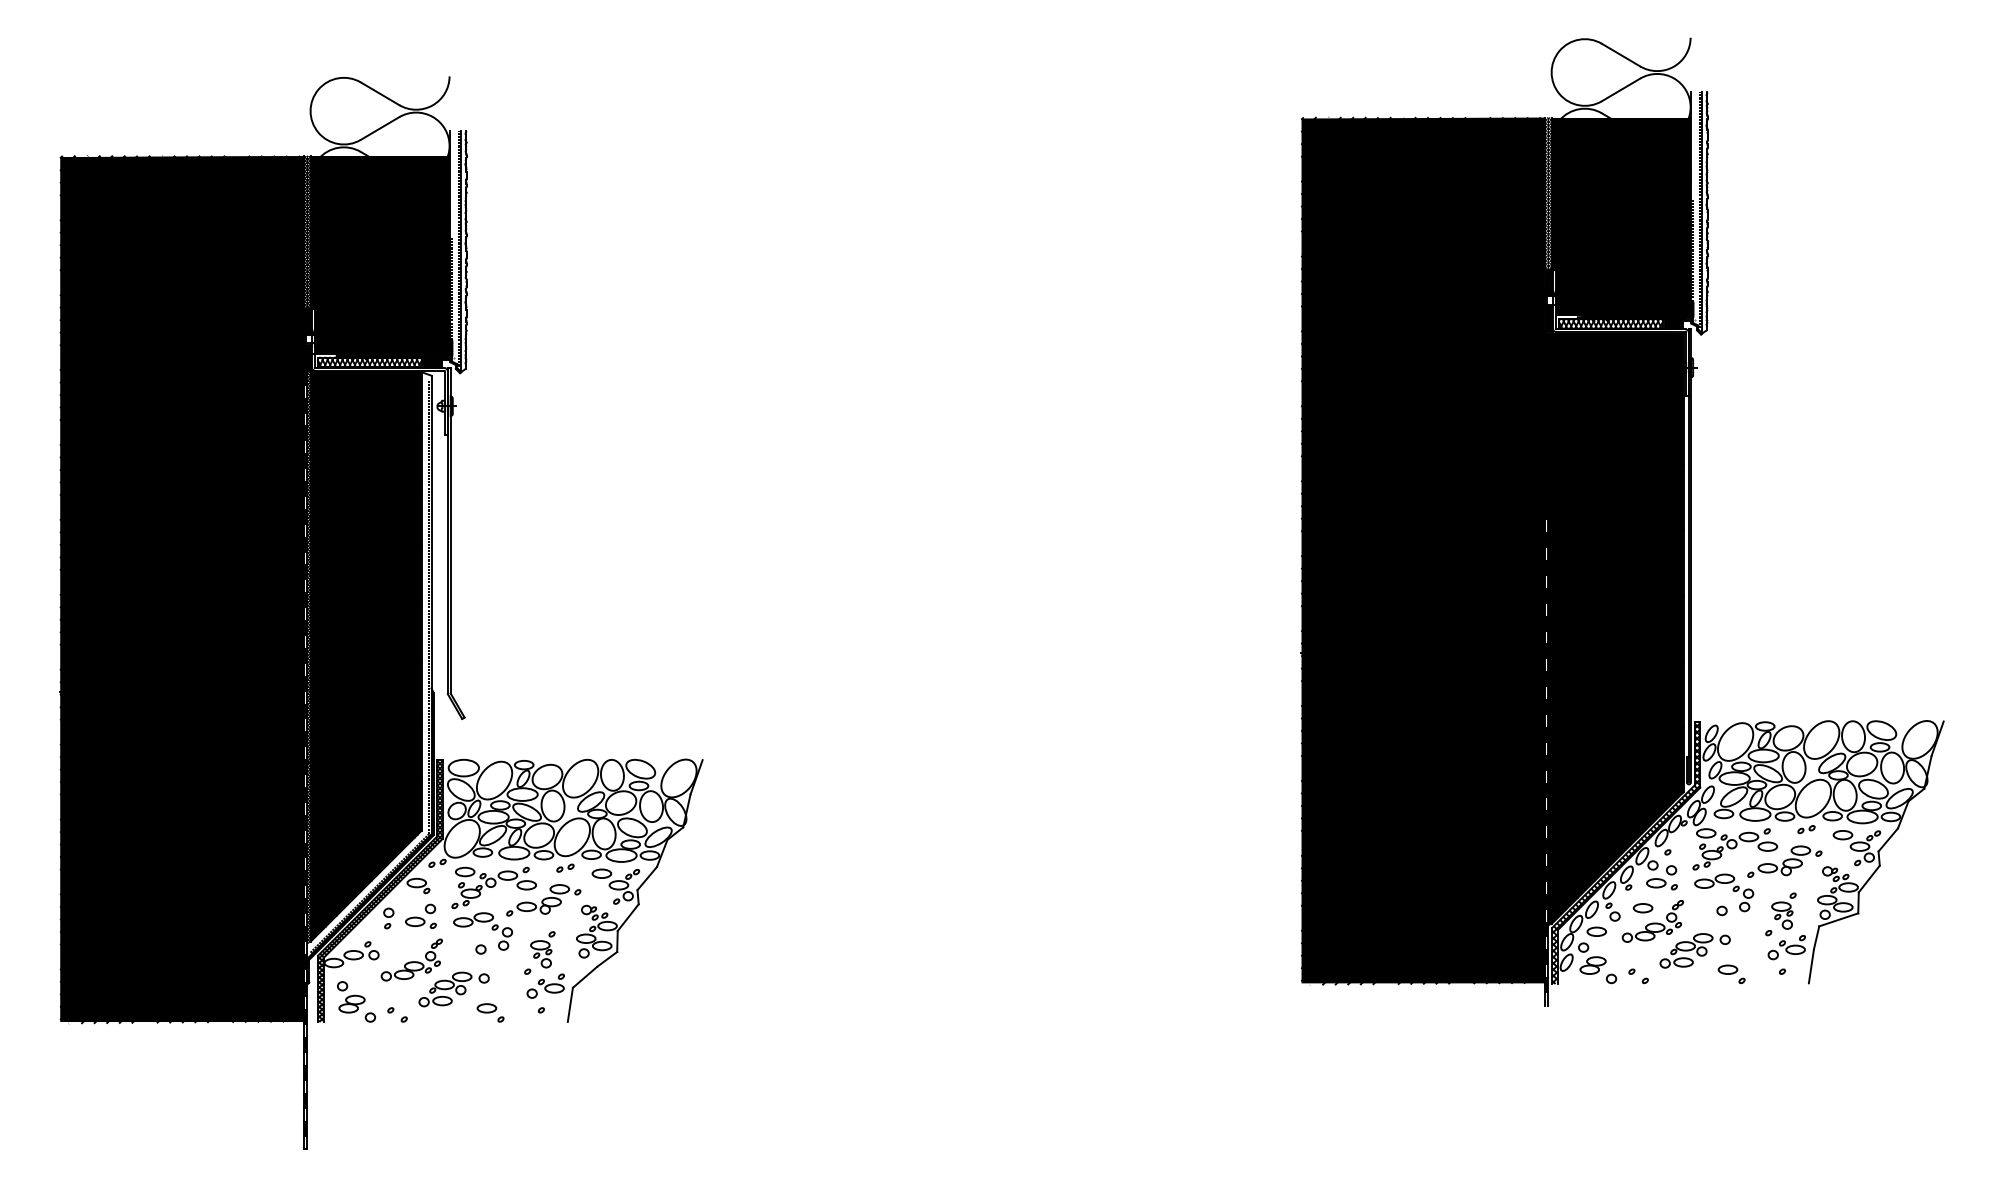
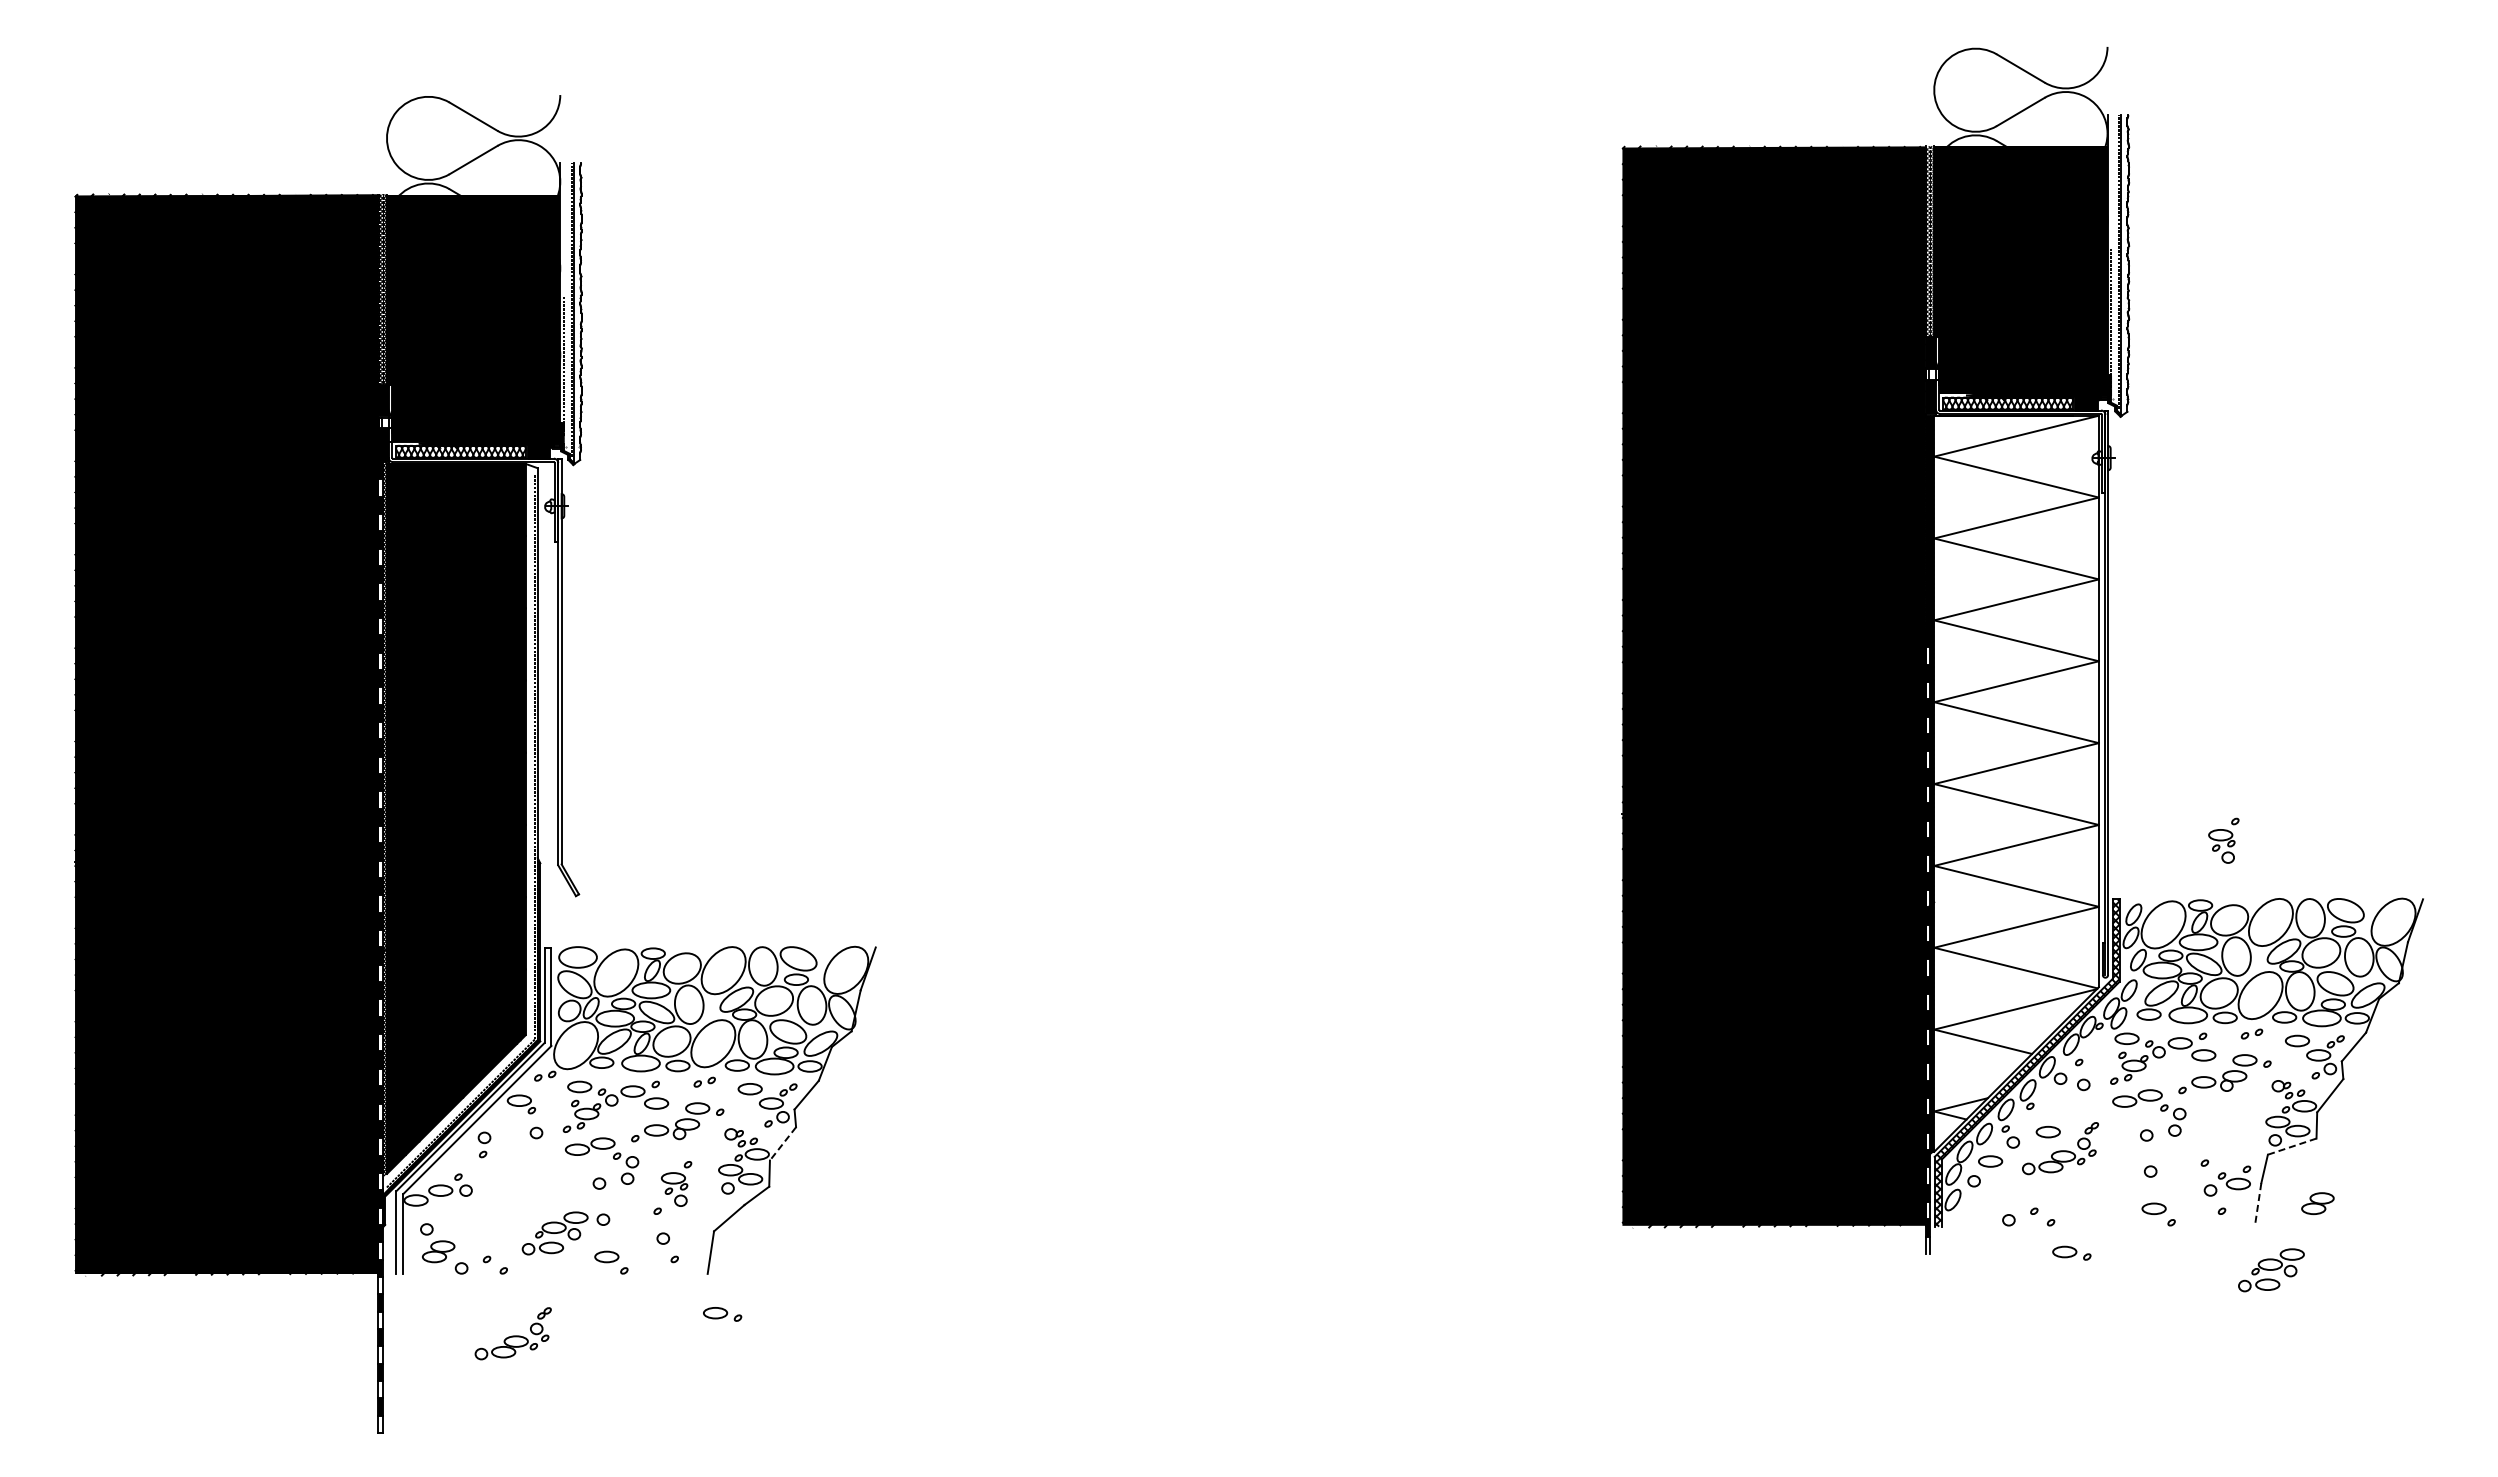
fill: (1617, 628) -> (2016, 783), removed
part: (1661, 883) -> (2071, 1252), moved
hatch: (379, 890) -> (473, 1110), removed
part: (1783, 910) -> (2223, 840), moved
line: (627, 918) -> (782, 1144), solid -> dashed
line: (1838, 919) -> (2292, 1146), solid -> dashed
part: (420, 922) -> (722, 1314), moved
part: (1686, 951) -> (2271, 1270), moved
part: (411, 959) -> (512, 1333), moved
part: (1592, 965) -> (2317, 1203), moved
line: (1811, 966) -> (2258, 1204), solid -> dashed
part: (550, 983) -> (686, 1225), removed

